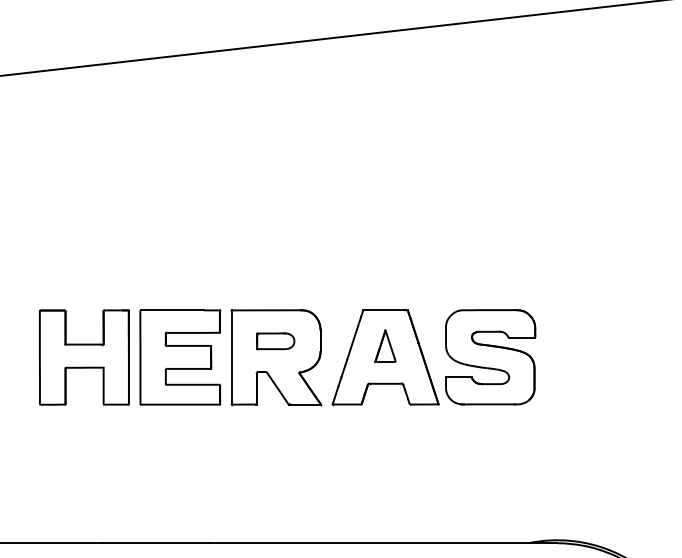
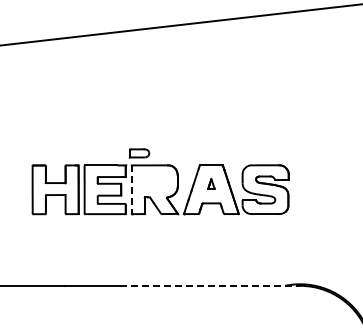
part: (275, 341) -> (139, 153), moved
part: (385, 345) -> (211, 183), size x0.6
line: (231, 358) -> (131, 190), solid -> dashed
line: (379, 542) -> (208, 285), solid -> dashed

